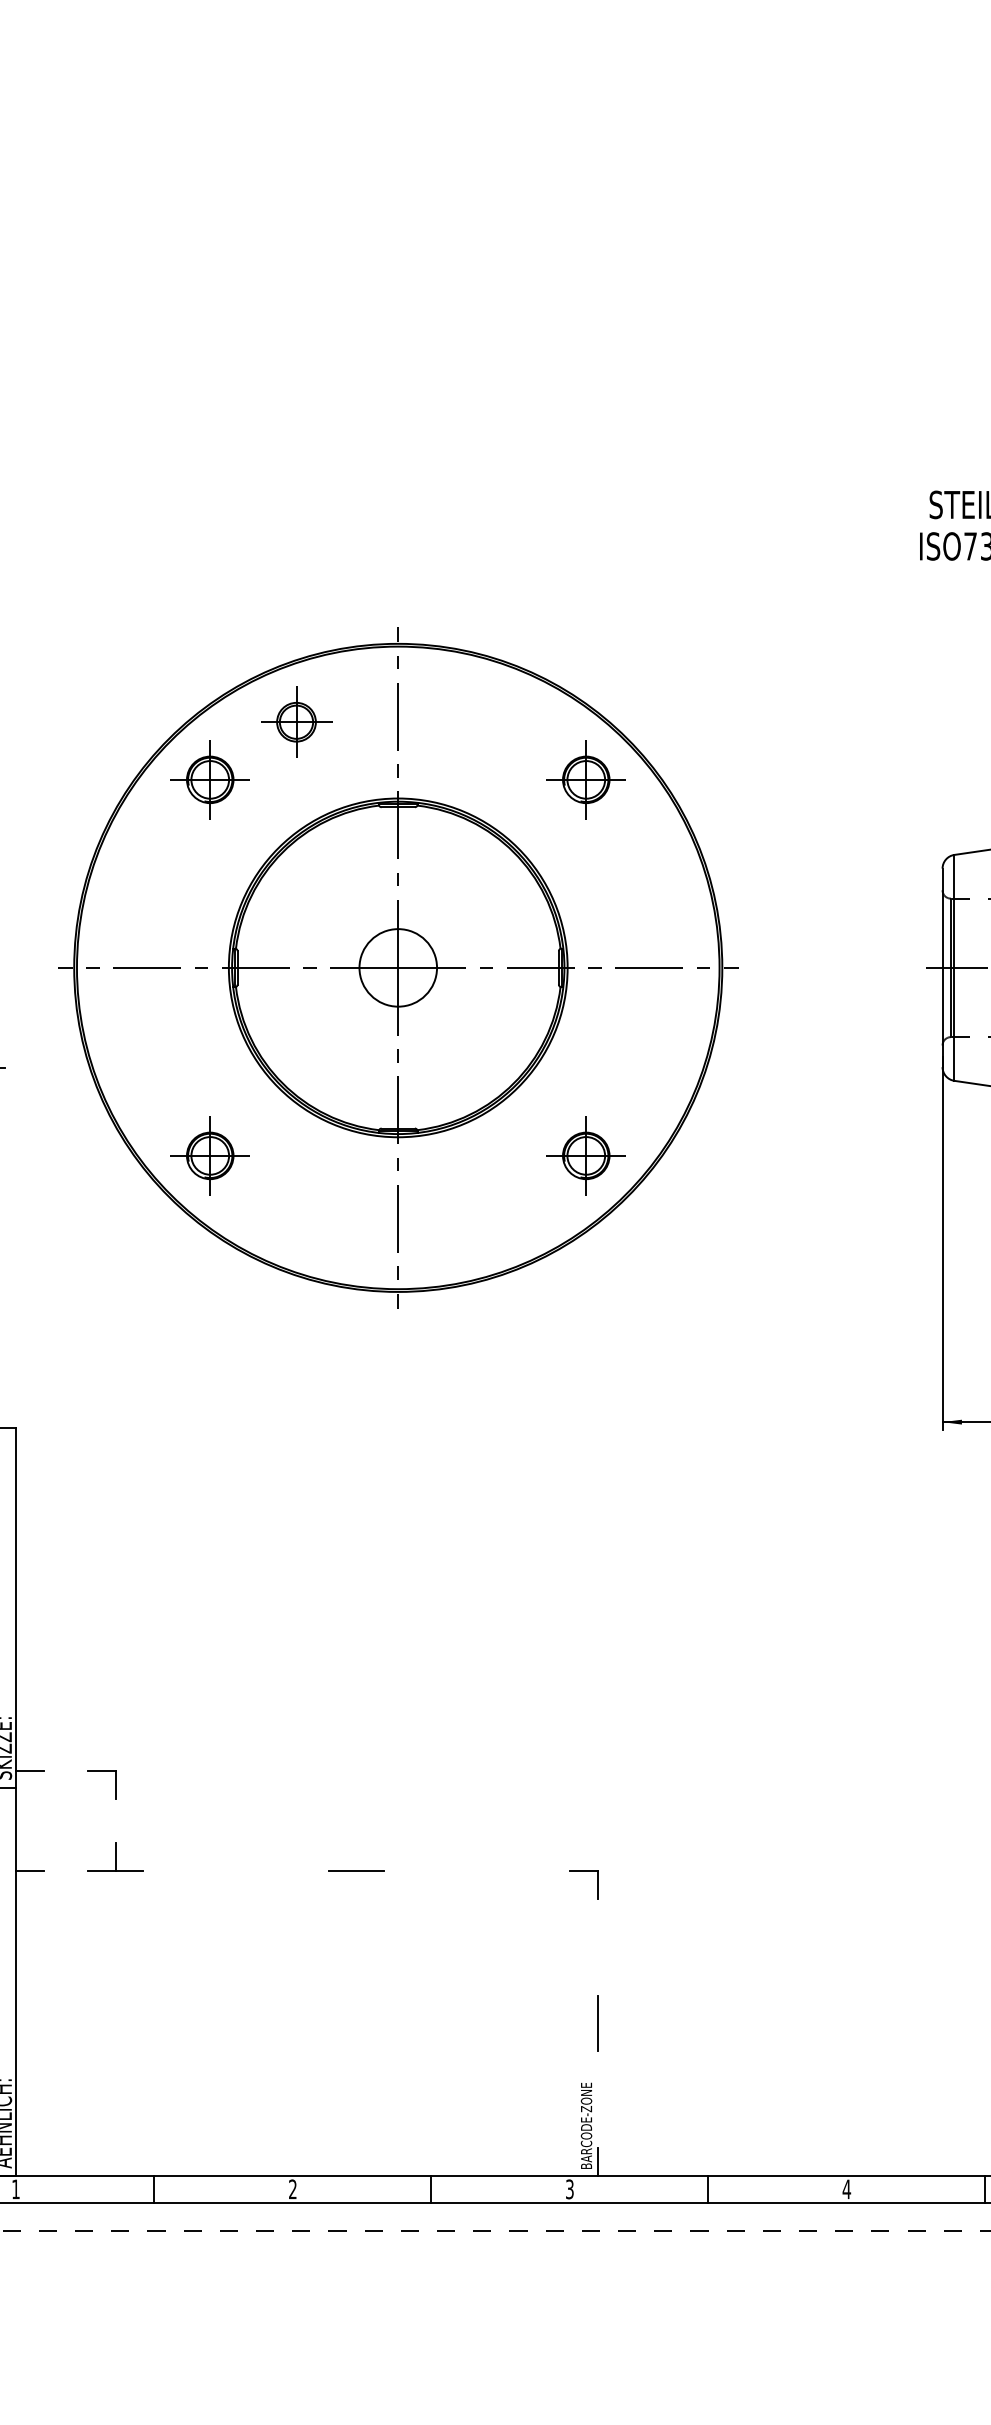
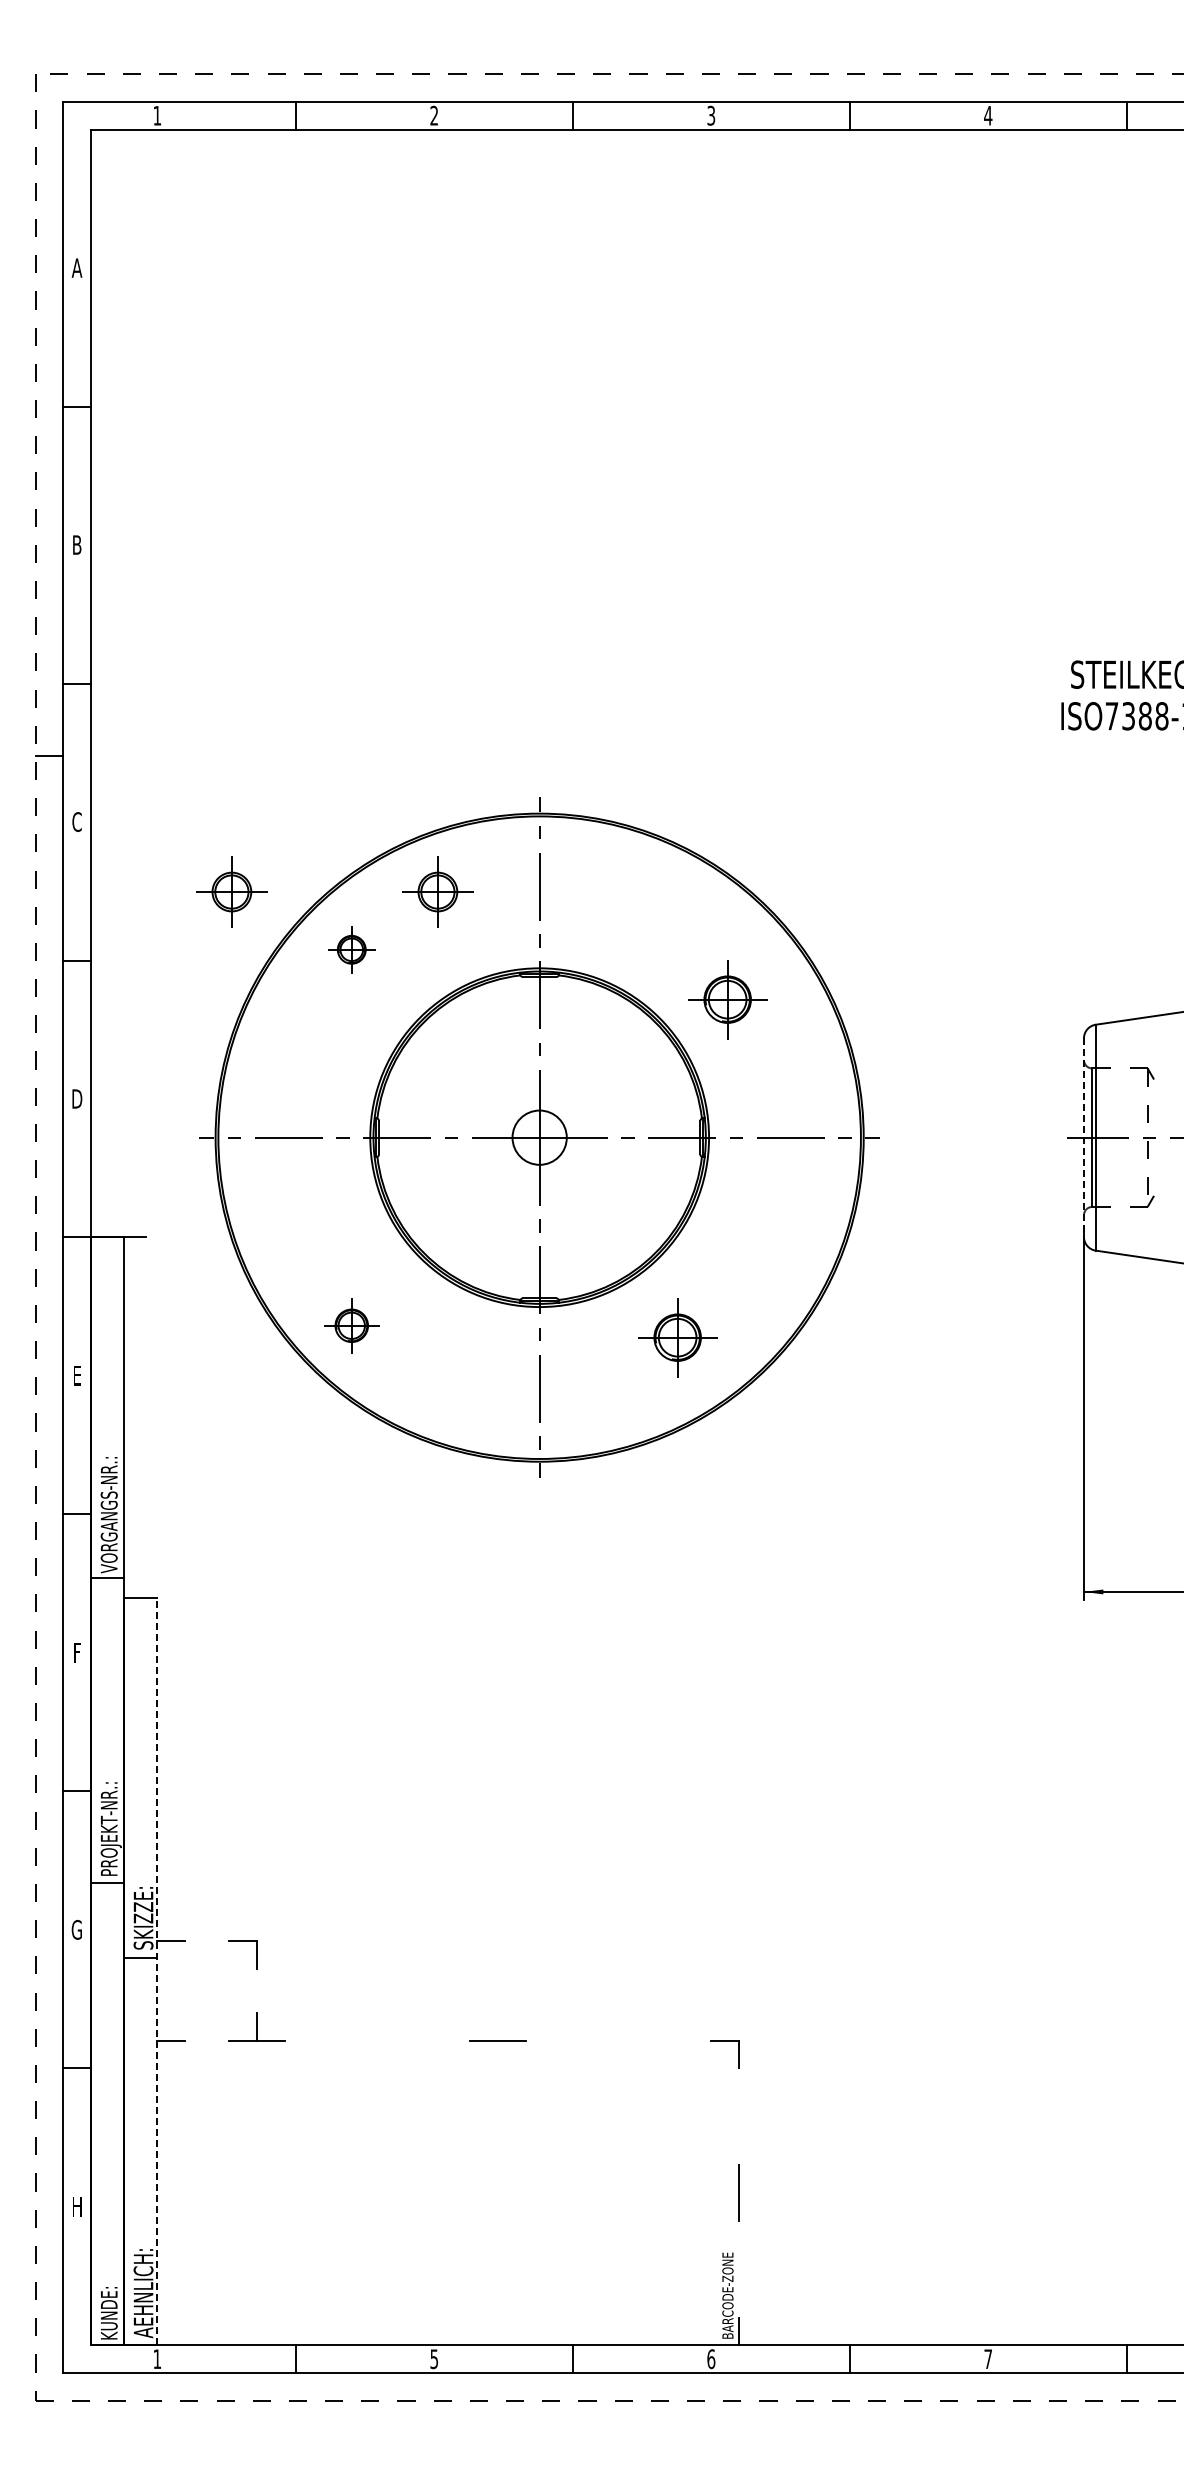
part: (90, 721) -> (231, 891), added
part: (210, 779) -> (351, 949), size x0.6
part: (586, 779) -> (727, 999), moved
circle: (398, 967) -> (539, 1137), size x0.7
line: (942, 968) -> (1083, 1138), solid -> dashed
part: (210, 1155) -> (351, 1325), size x0.7
part: (586, 1155) -> (677, 1337), moved
line: (16, 1801) -> (157, 1971), solid -> dashed
text: (847, 2188) -> (988, 2358), 4 -> 7
text: (292, 2189) -> (433, 2359), 2 -> 5
text: (570, 2189) -> (711, 2359), 3 -> 6

